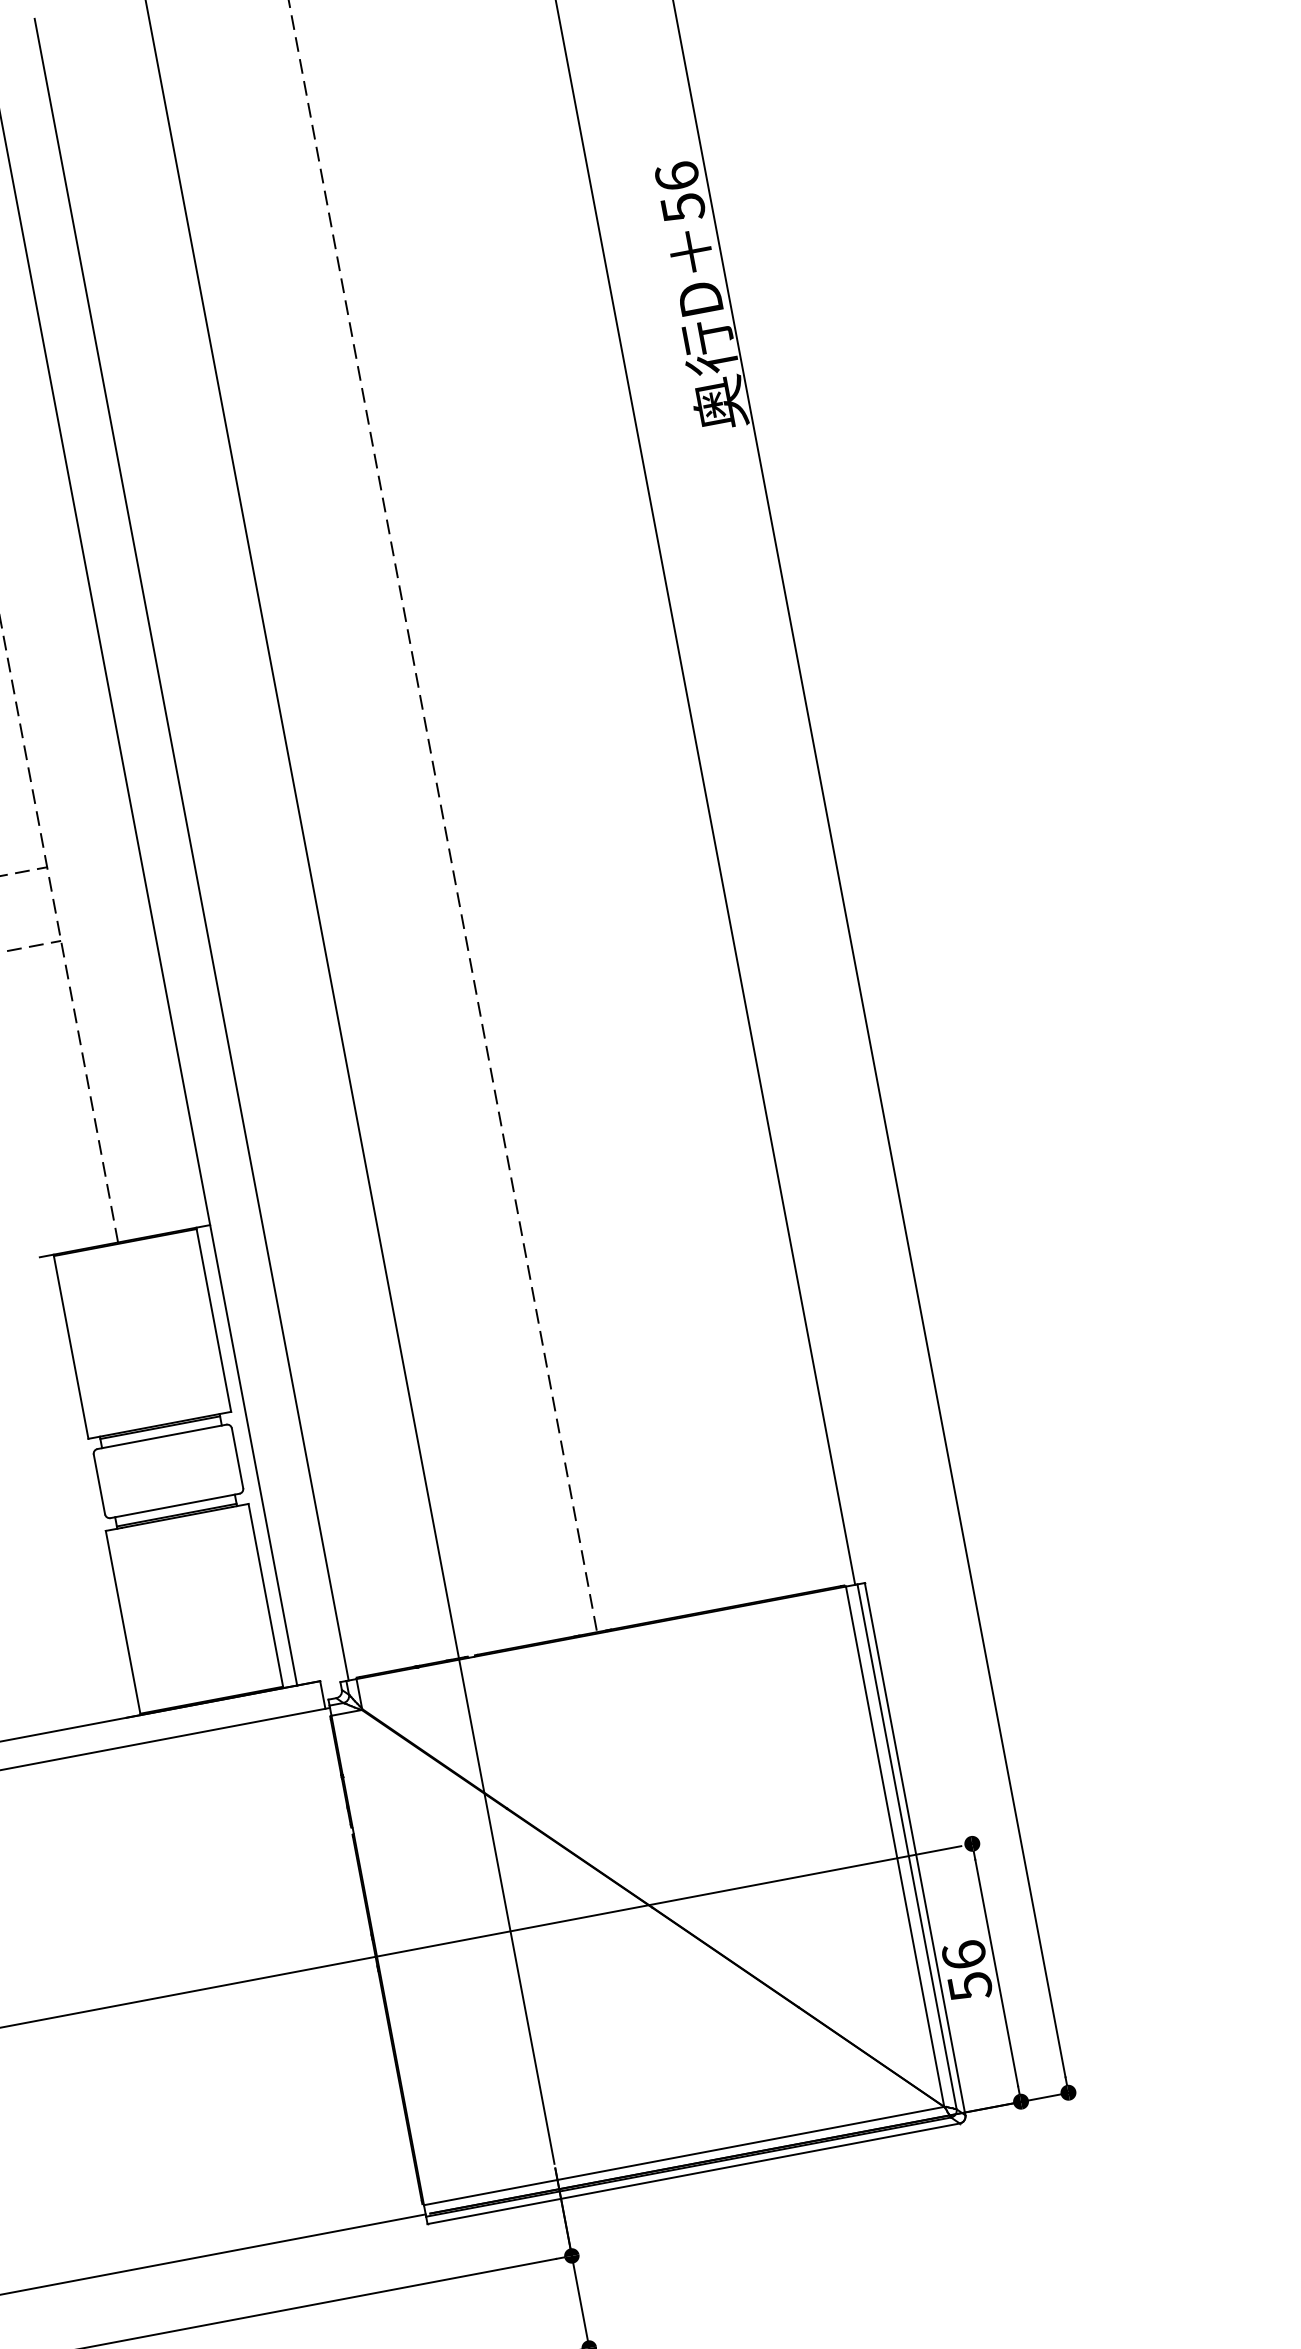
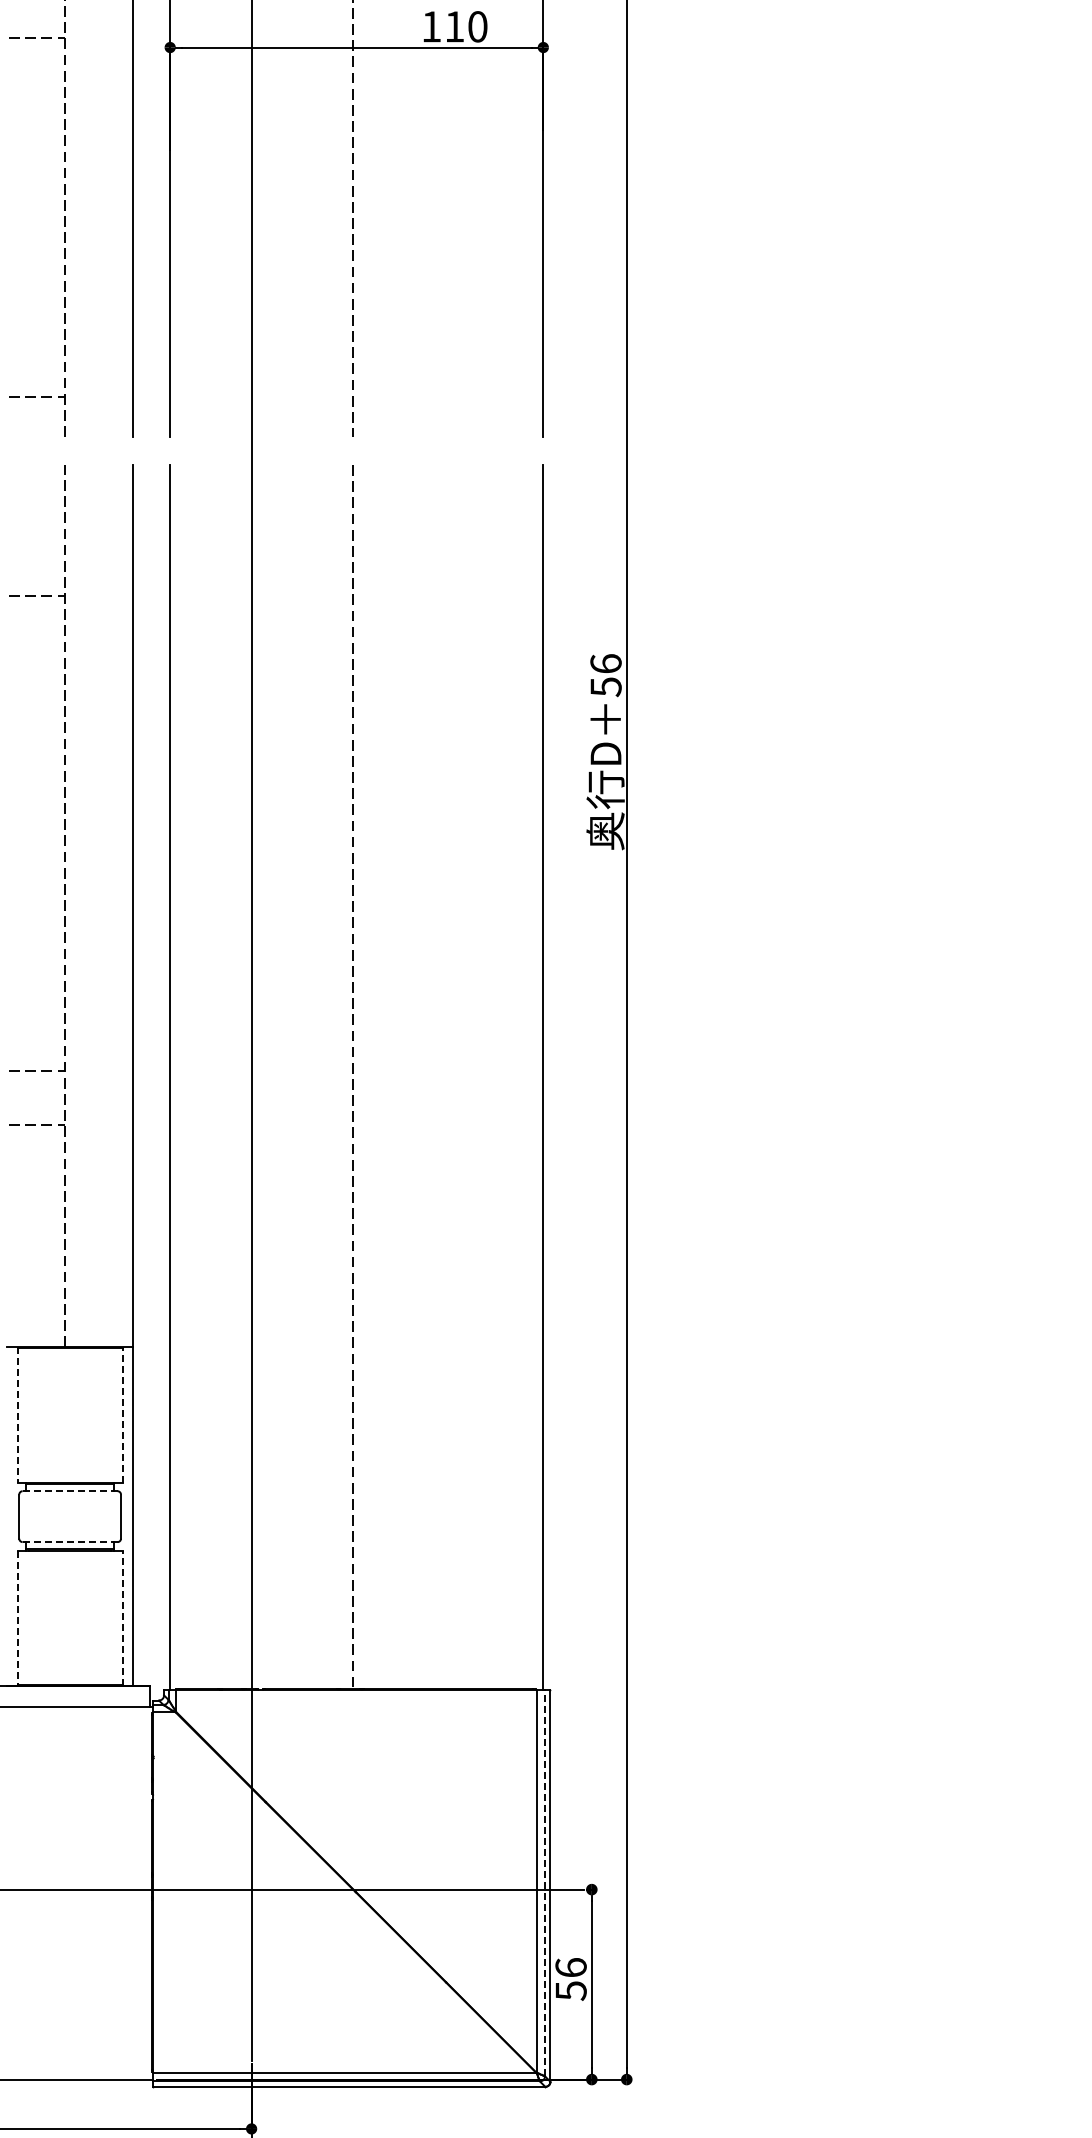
line: (213, 1319) -> (122, 1414), solid -> dashed
line: (70, 1346) -> (17, 1414), solid -> dashed
line: (162, 1437) -> (70, 1491), solid -> dashed
line: (174, 1506) -> (69, 1542), solid -> dashed
line: (265, 1596) -> (122, 1618), solid -> dashed
line: (123, 1623) -> (17, 1618), solid -> dashed
line: (907, 1846) -> (545, 1882), solid -> dashed

